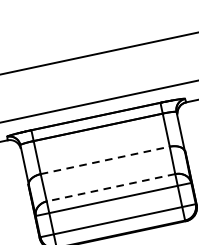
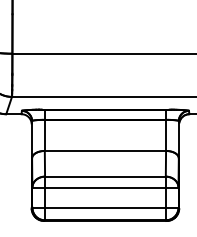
line: (105, 159) -> (105, 150), dashed -> solid
line: (110, 187) -> (104, 176), dashed -> solid

